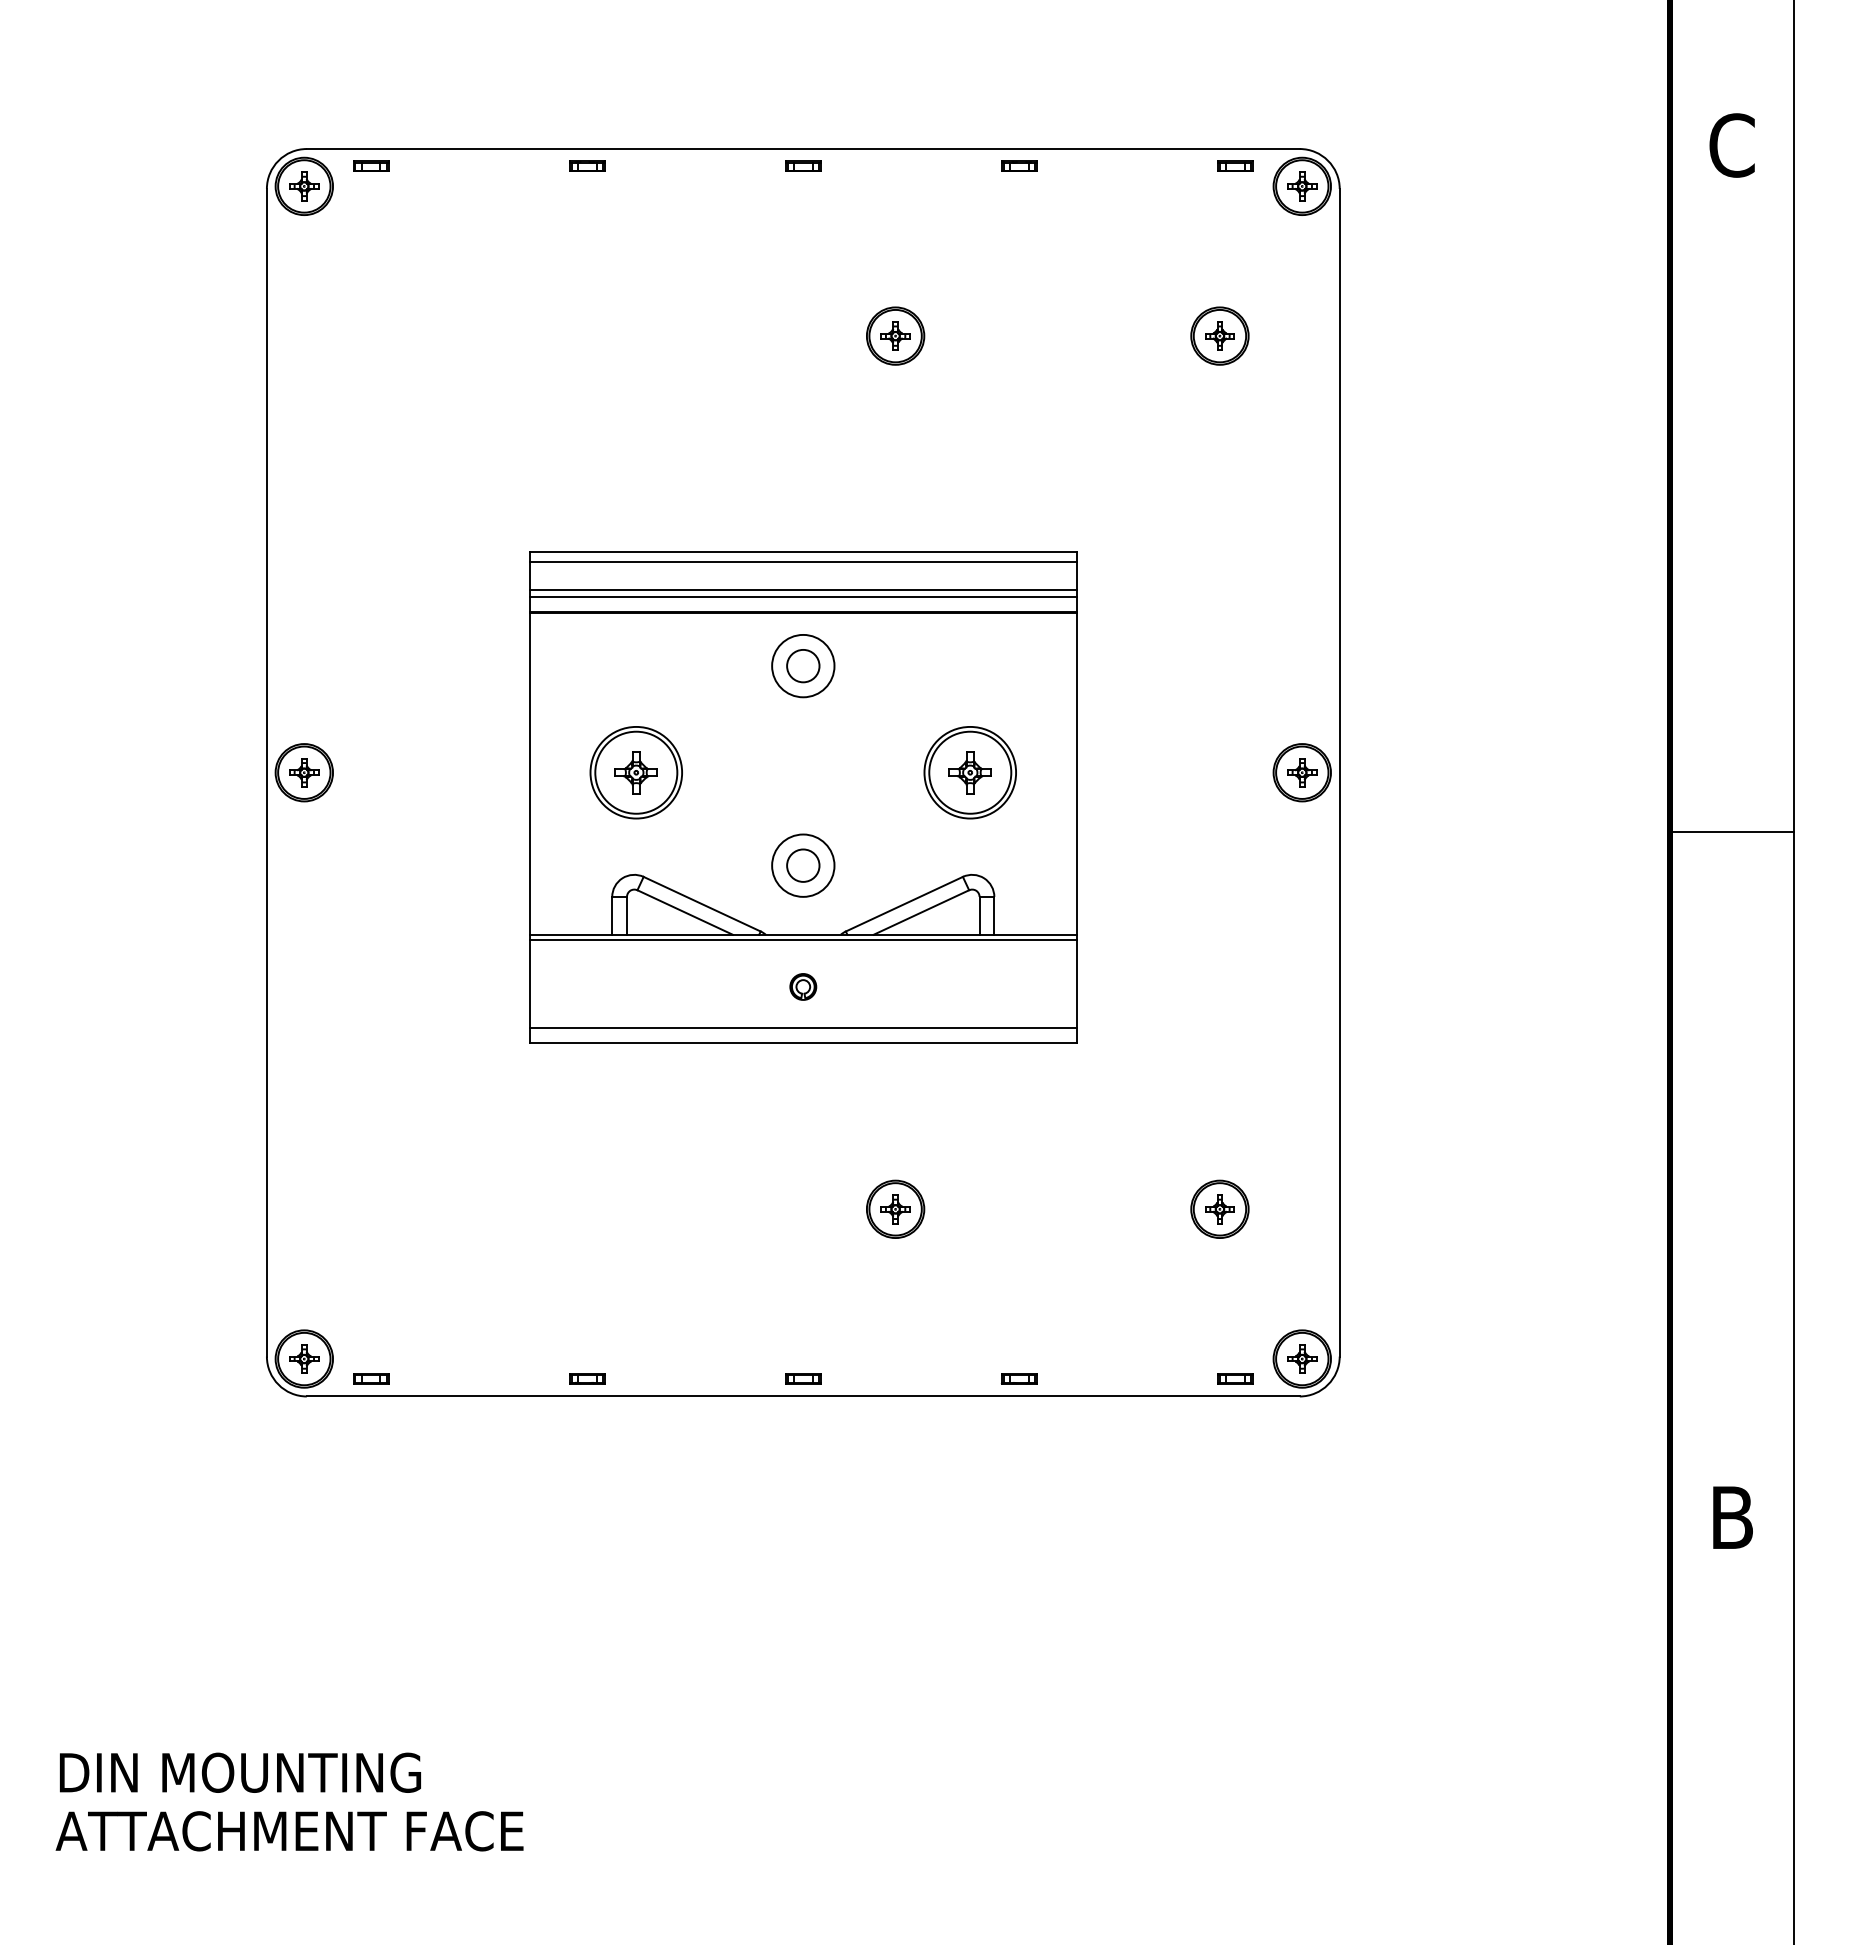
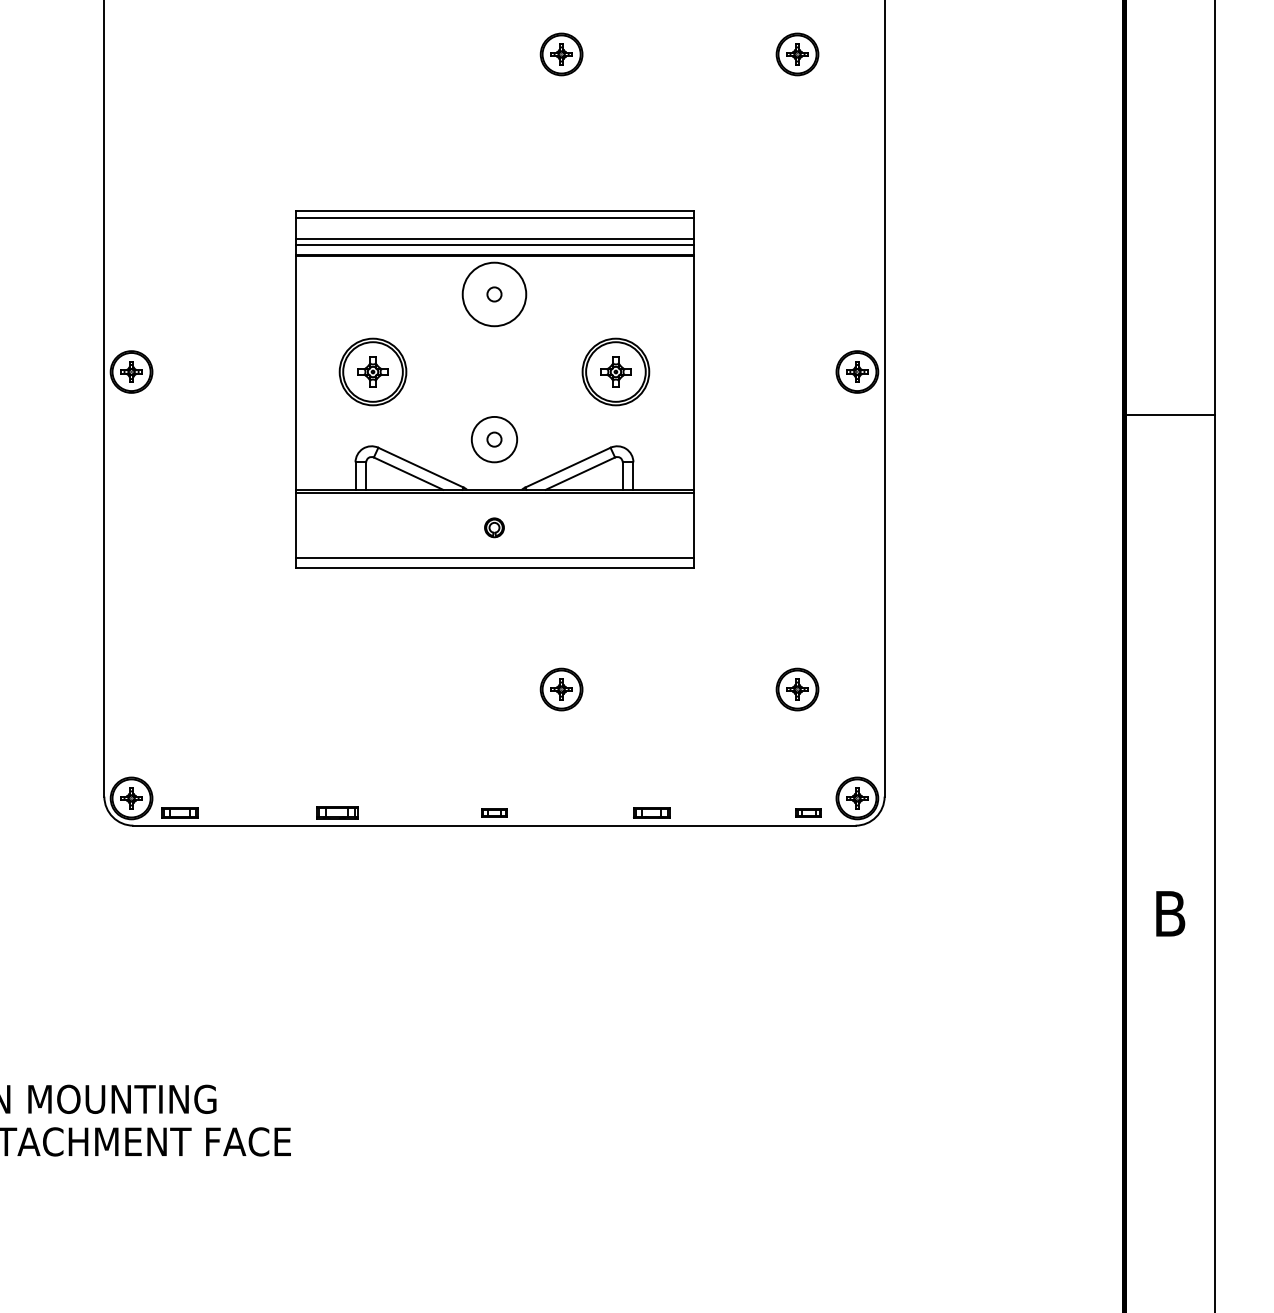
circle: (803, 665) -> (494, 294), size x0.6
circle: (803, 665) -> (494, 294), size x1.4
circle: (803, 865) -> (494, 439), size x0.6
part: (371, 1378) -> (180, 812), size x1.4
part: (587, 1378) -> (337, 812), size x1.6
part: (1018, 1378) -> (651, 812), size x1.4

